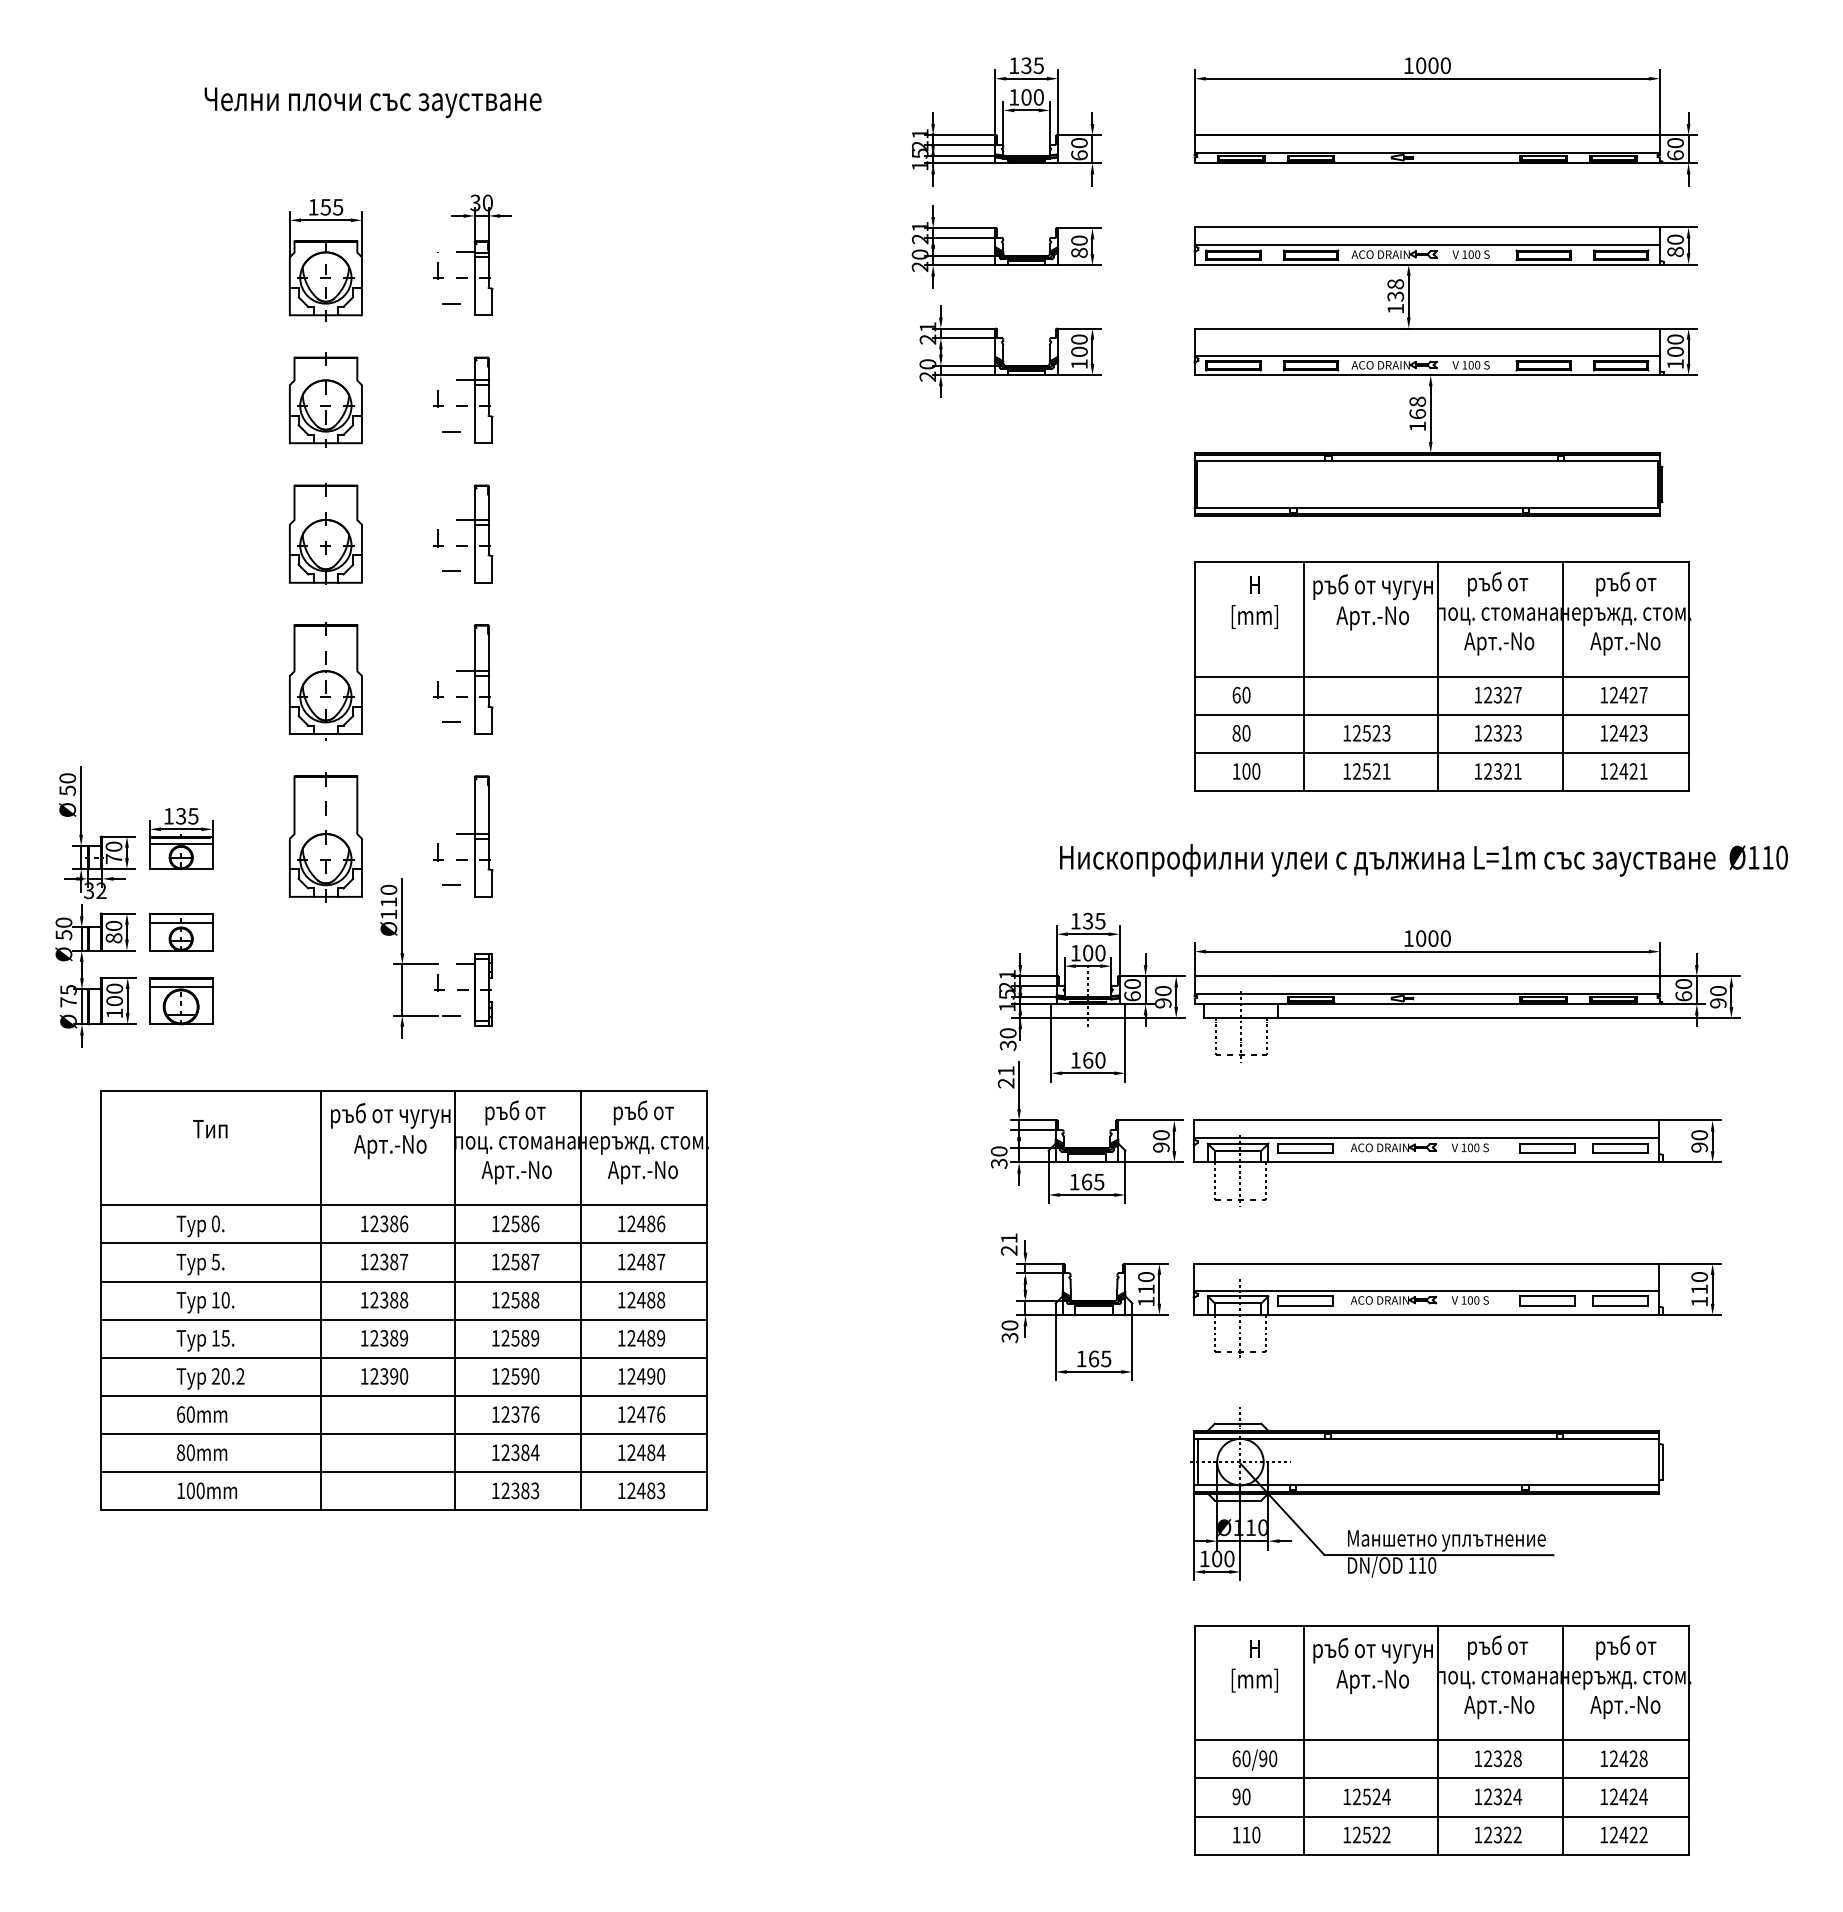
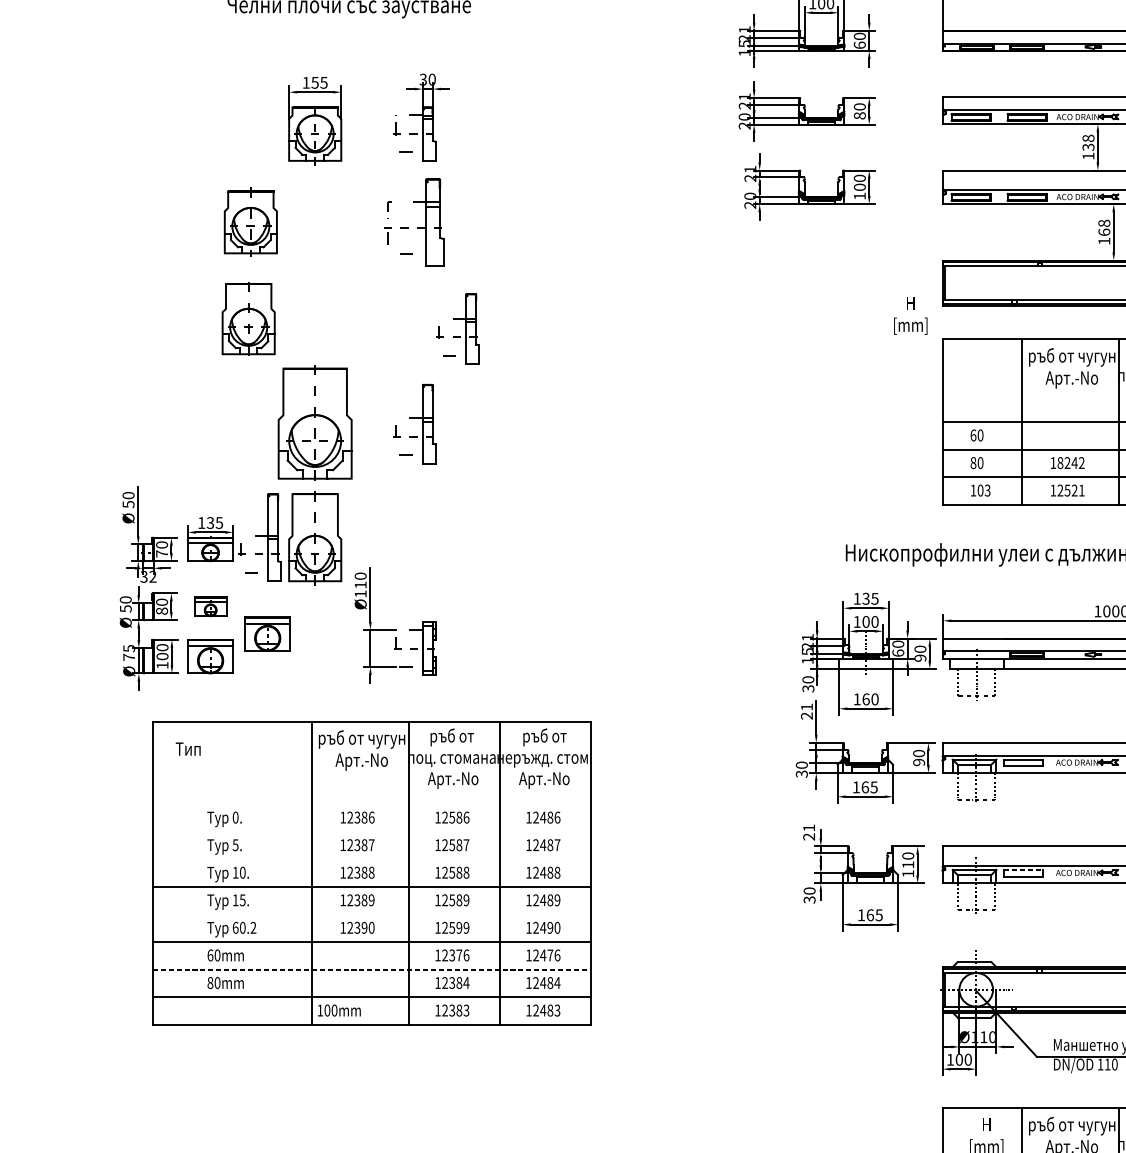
part: (325, 399) -> (250, 221), moved
part: (463, 399) -> (414, 221), size x1.4
part: (325, 533) -> (248, 318), moved
part: (474, 533) -> (465, 328), moved
text: (1254, 602) -> (910, 315), moved
part: (325, 681) -> (314, 425), size x1.4
text: (1371, 733) -> (1070, 463), 12523 -> 18242
text: (1256, 771) -> (987, 490), 100 -> 103
part: (463, 836) -> (259, 537), moved
part: (181, 932) -> (210, 607), size x0.7
part: (260, 970) -> (267, 634), added
text: (210, 1129) -> (188, 749), moved
line: (403, 1205) -> (371, 804), removed
line: (403, 1243) -> (371, 831), removed
line: (403, 1281) -> (371, 859), removed
line: (1306, 1296) -> (1023, 870), solid -> dashed
line: (403, 1357) -> (371, 914), removed
text: (215, 1376) -> (235, 927), 20.2 -> 60.2
text: (535, 1376) -> (466, 927), 12590 -> 12599
line: (403, 1434) -> (371, 969), solid -> dashed
text: (206, 1490) -> (338, 1010), moved

